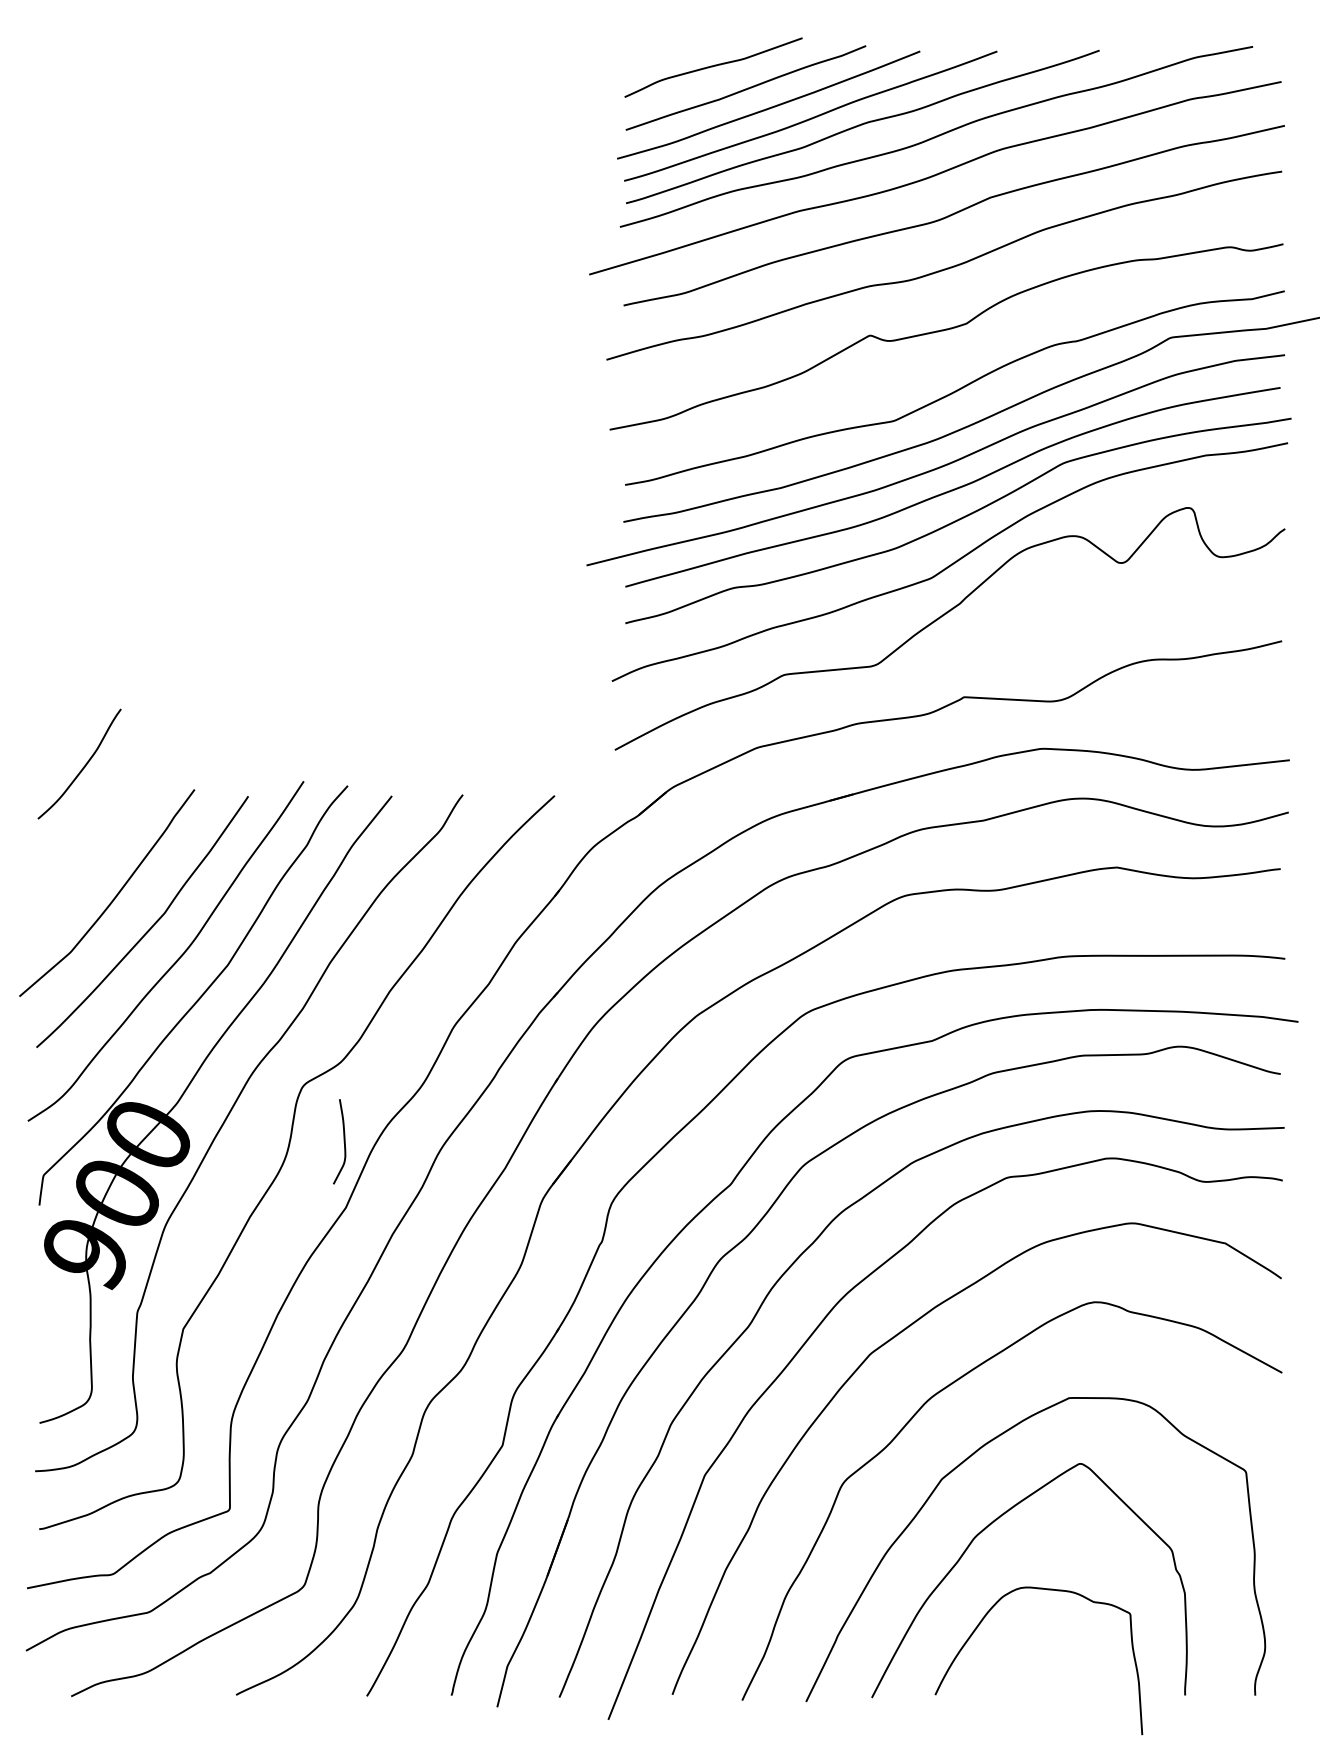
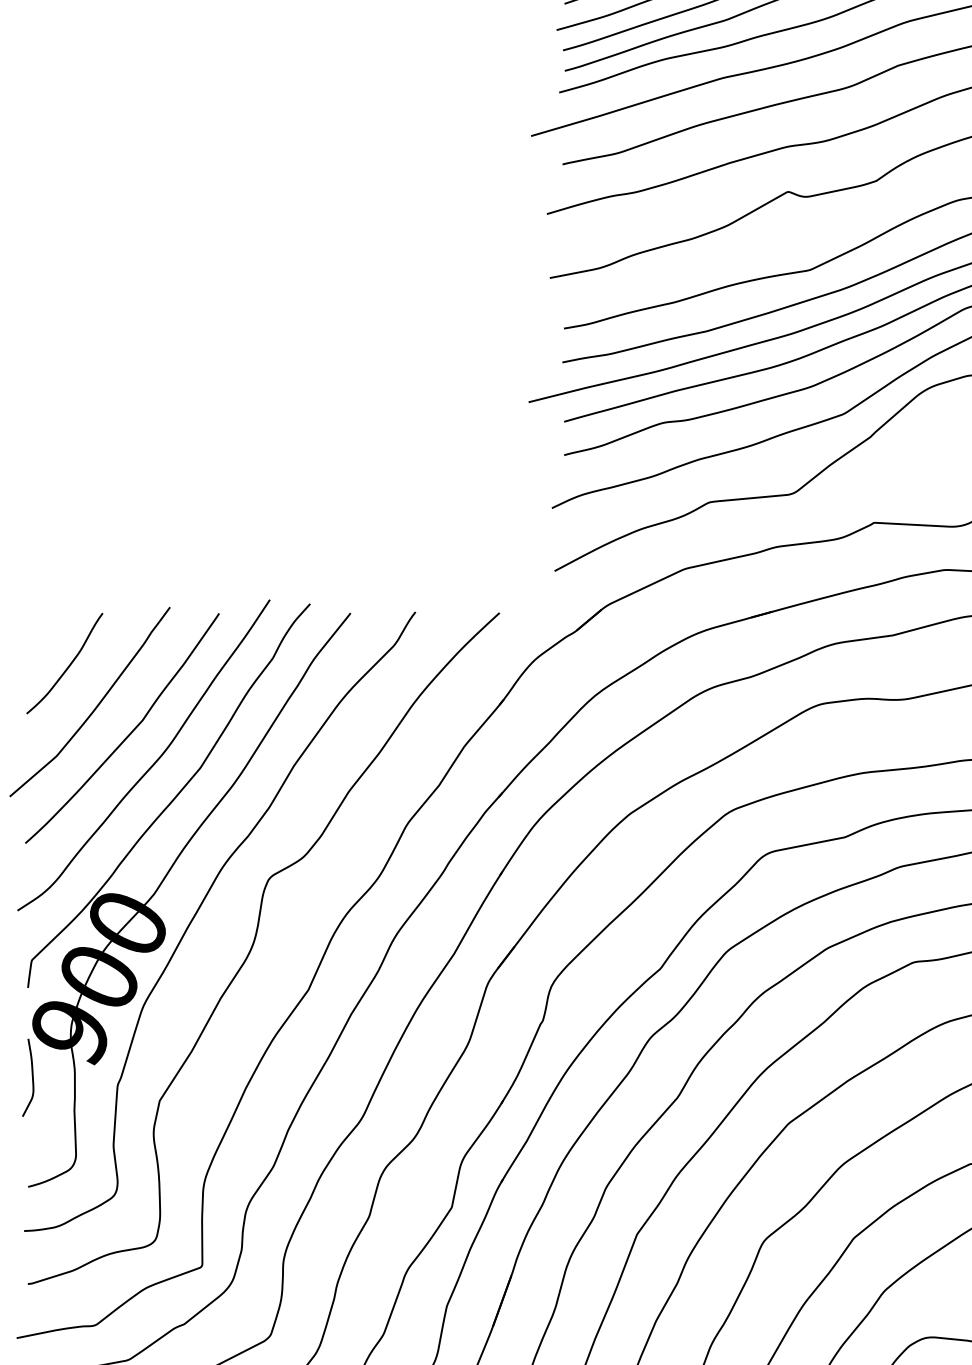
curve: (83, 766) -> (68, 665), moved
curve: (343, 1141) -> (31, 1077), moved

